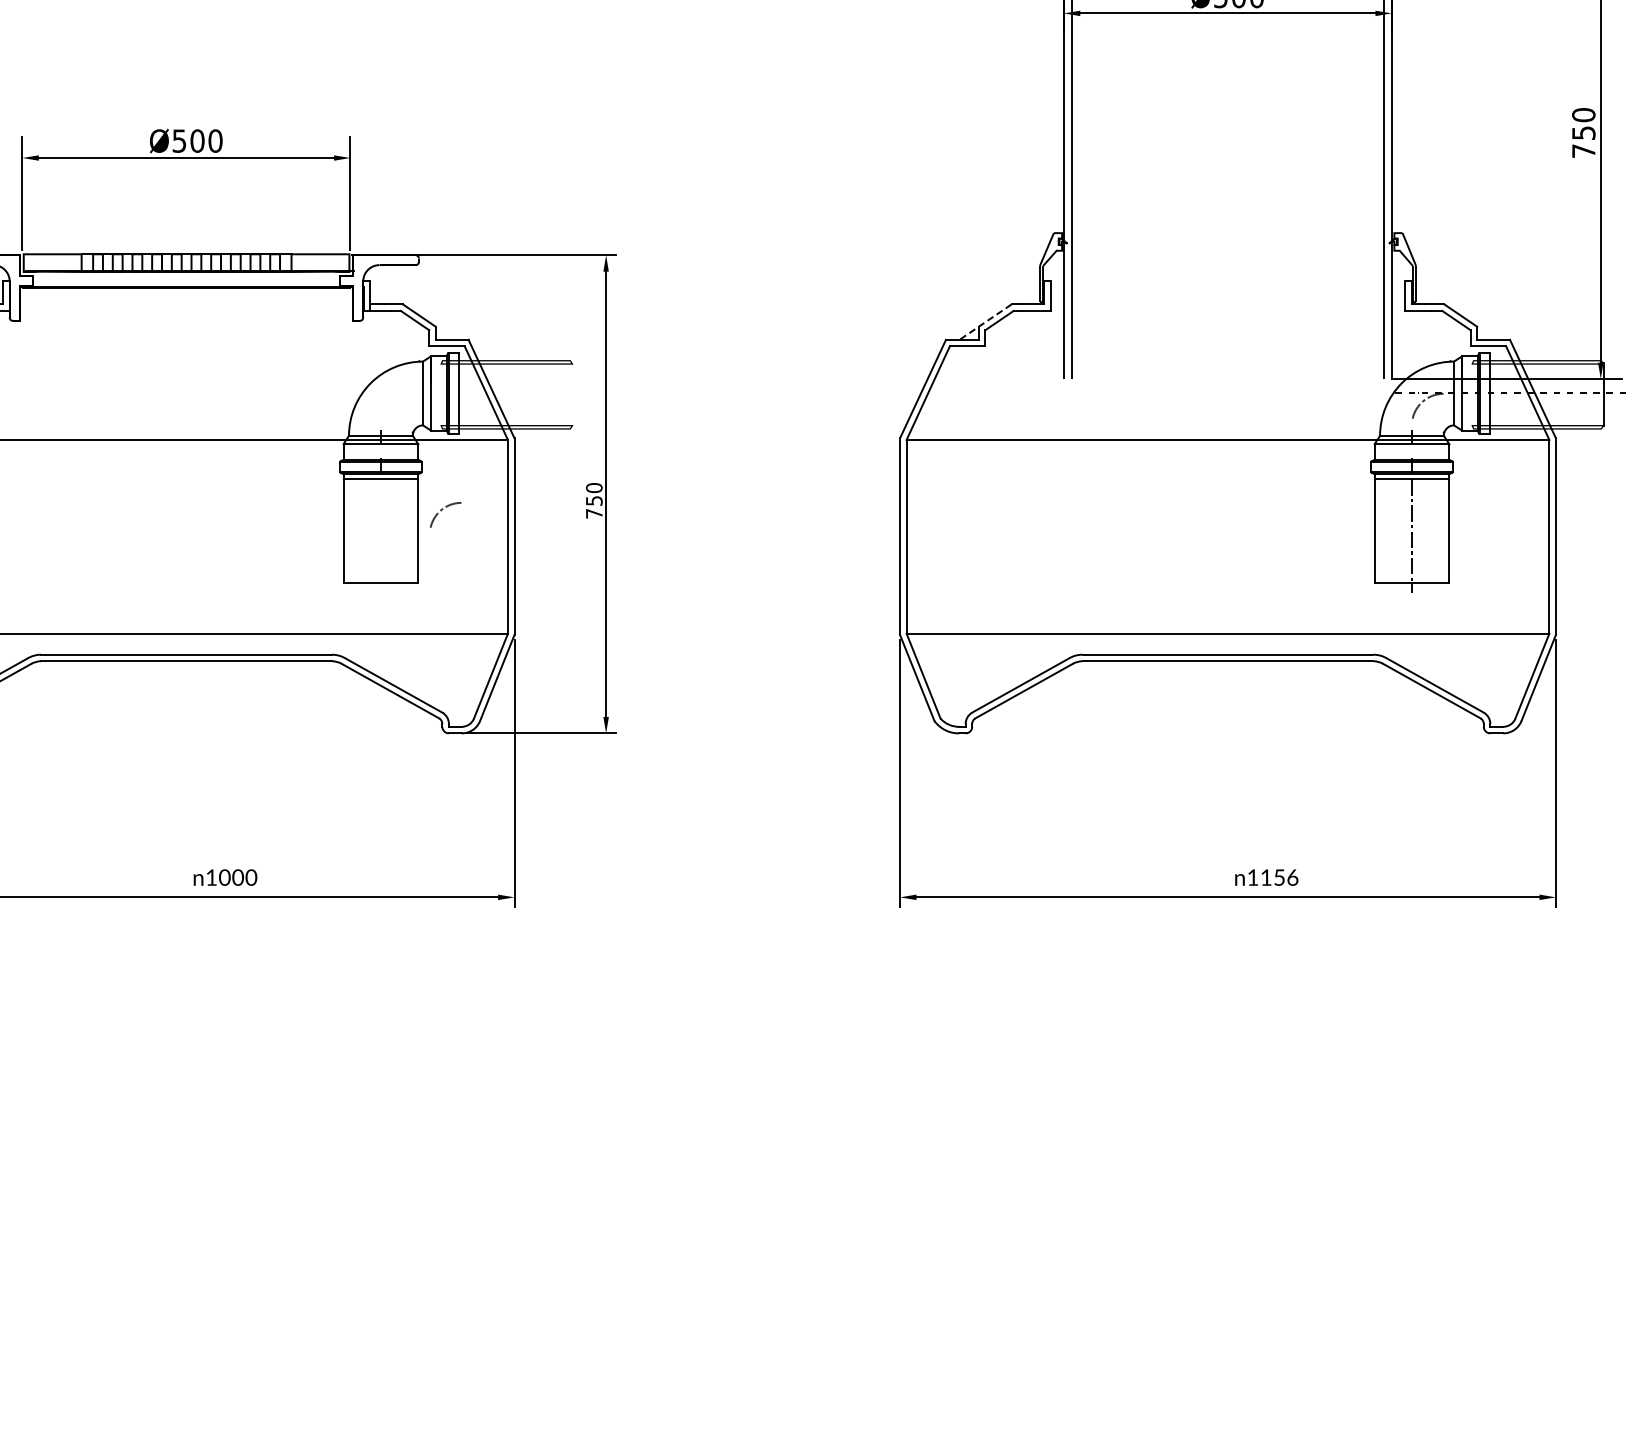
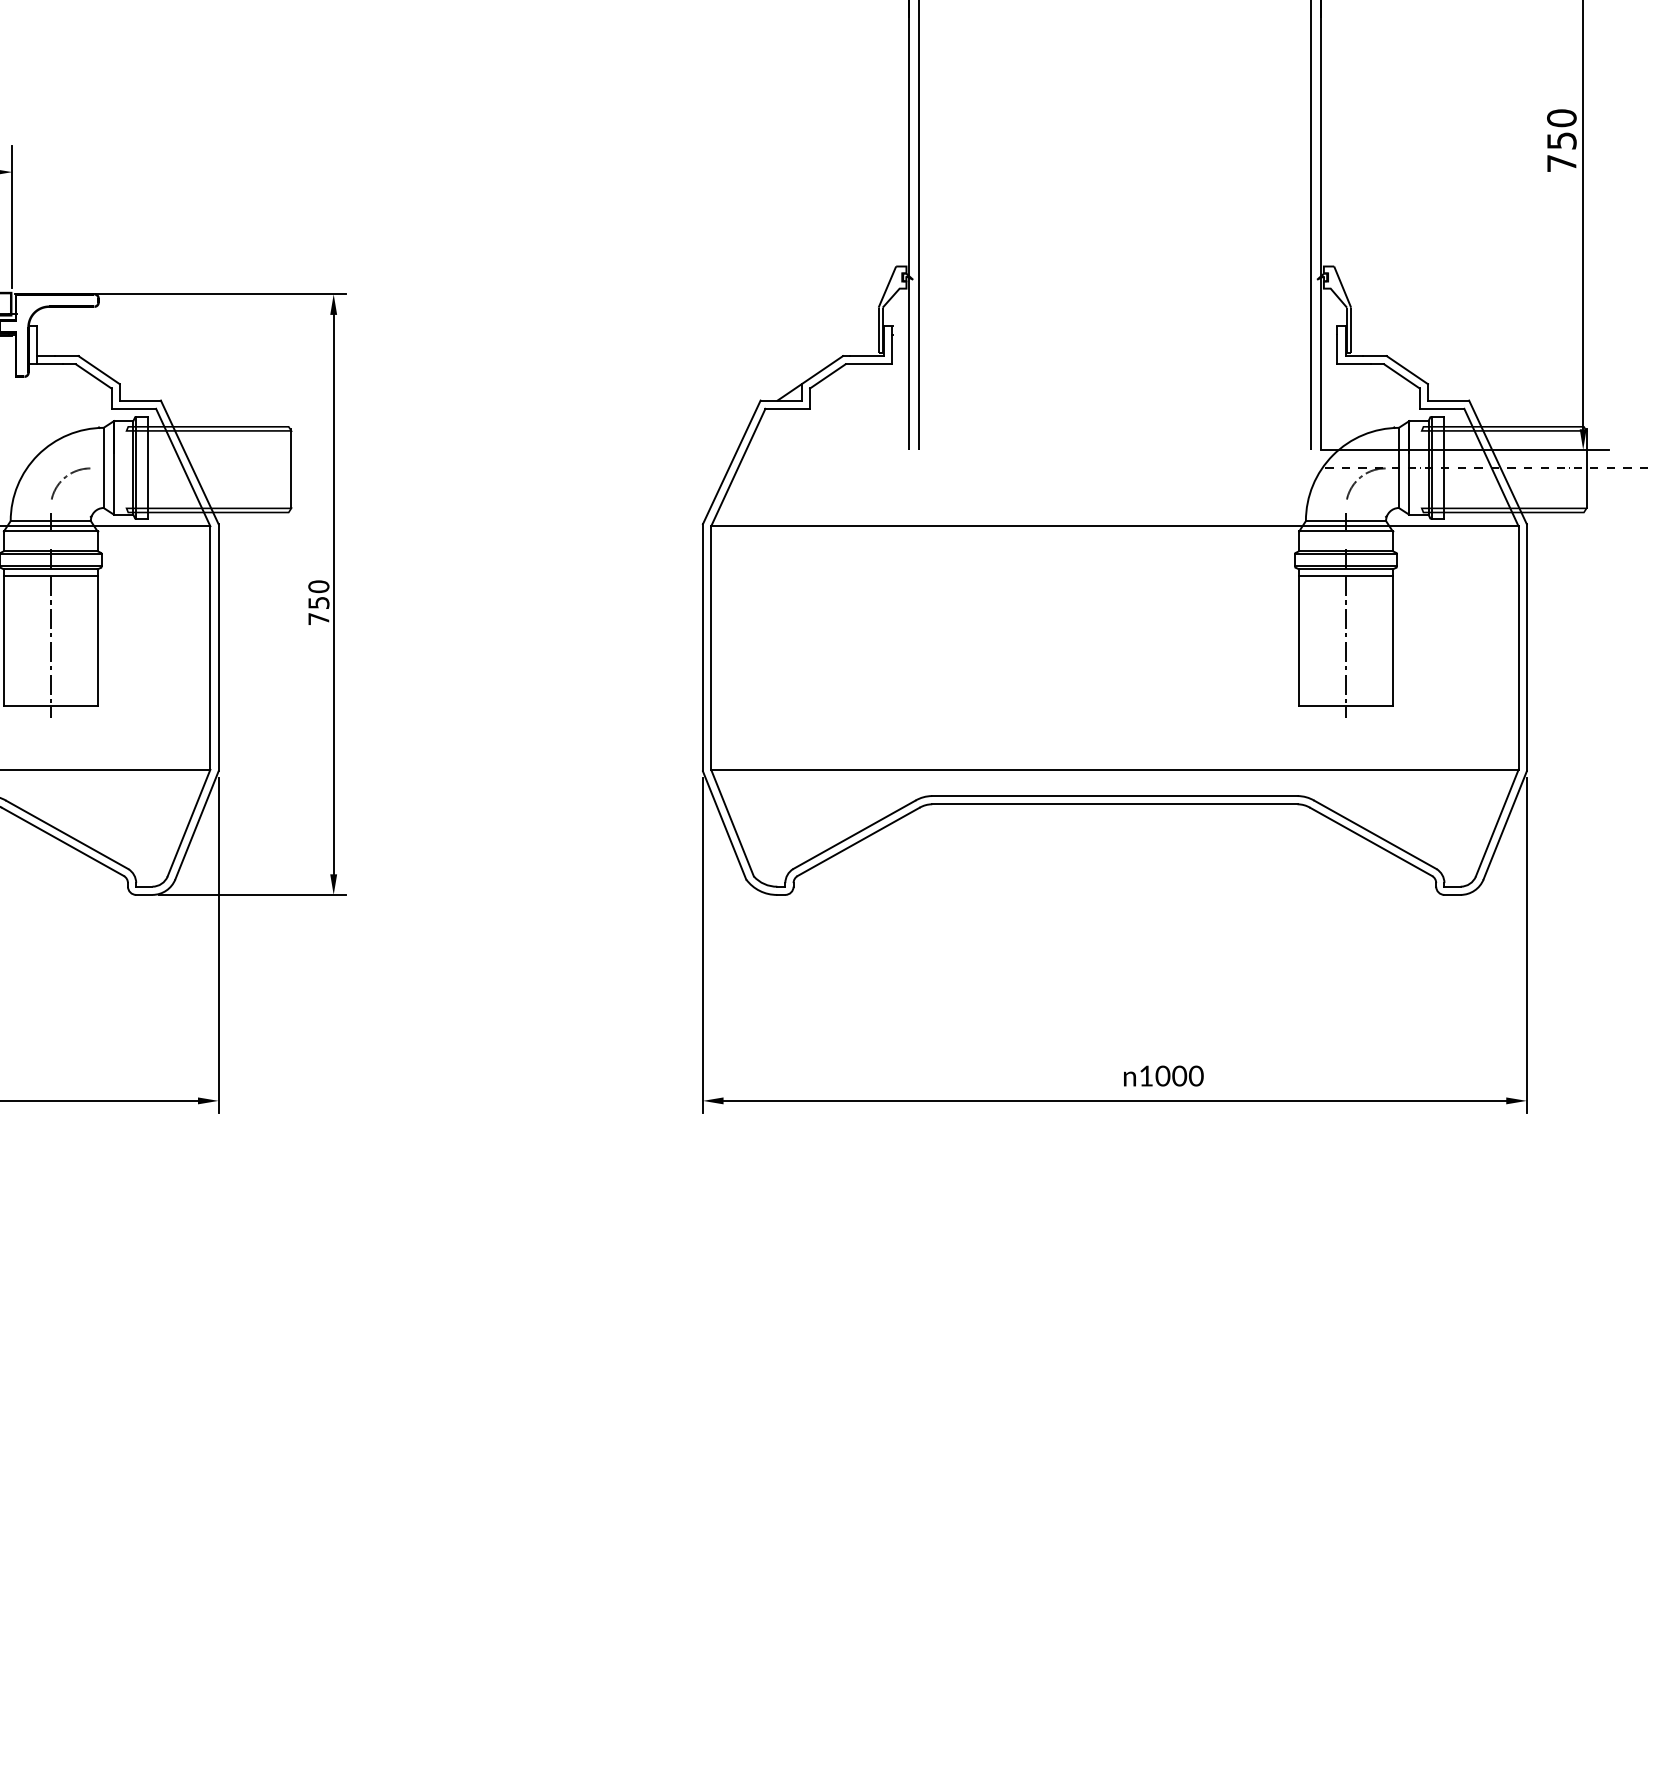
line: (985, 322) -> (810, 378), dashed -> solid
line: (572, 393) -> (291, 467), added
arc: (442, 510) -> (66, 478), moved
line: (380, 535) -> (50, 646), added
text: (1279, 877) -> (1179, 1075), 1156 -> 1000

